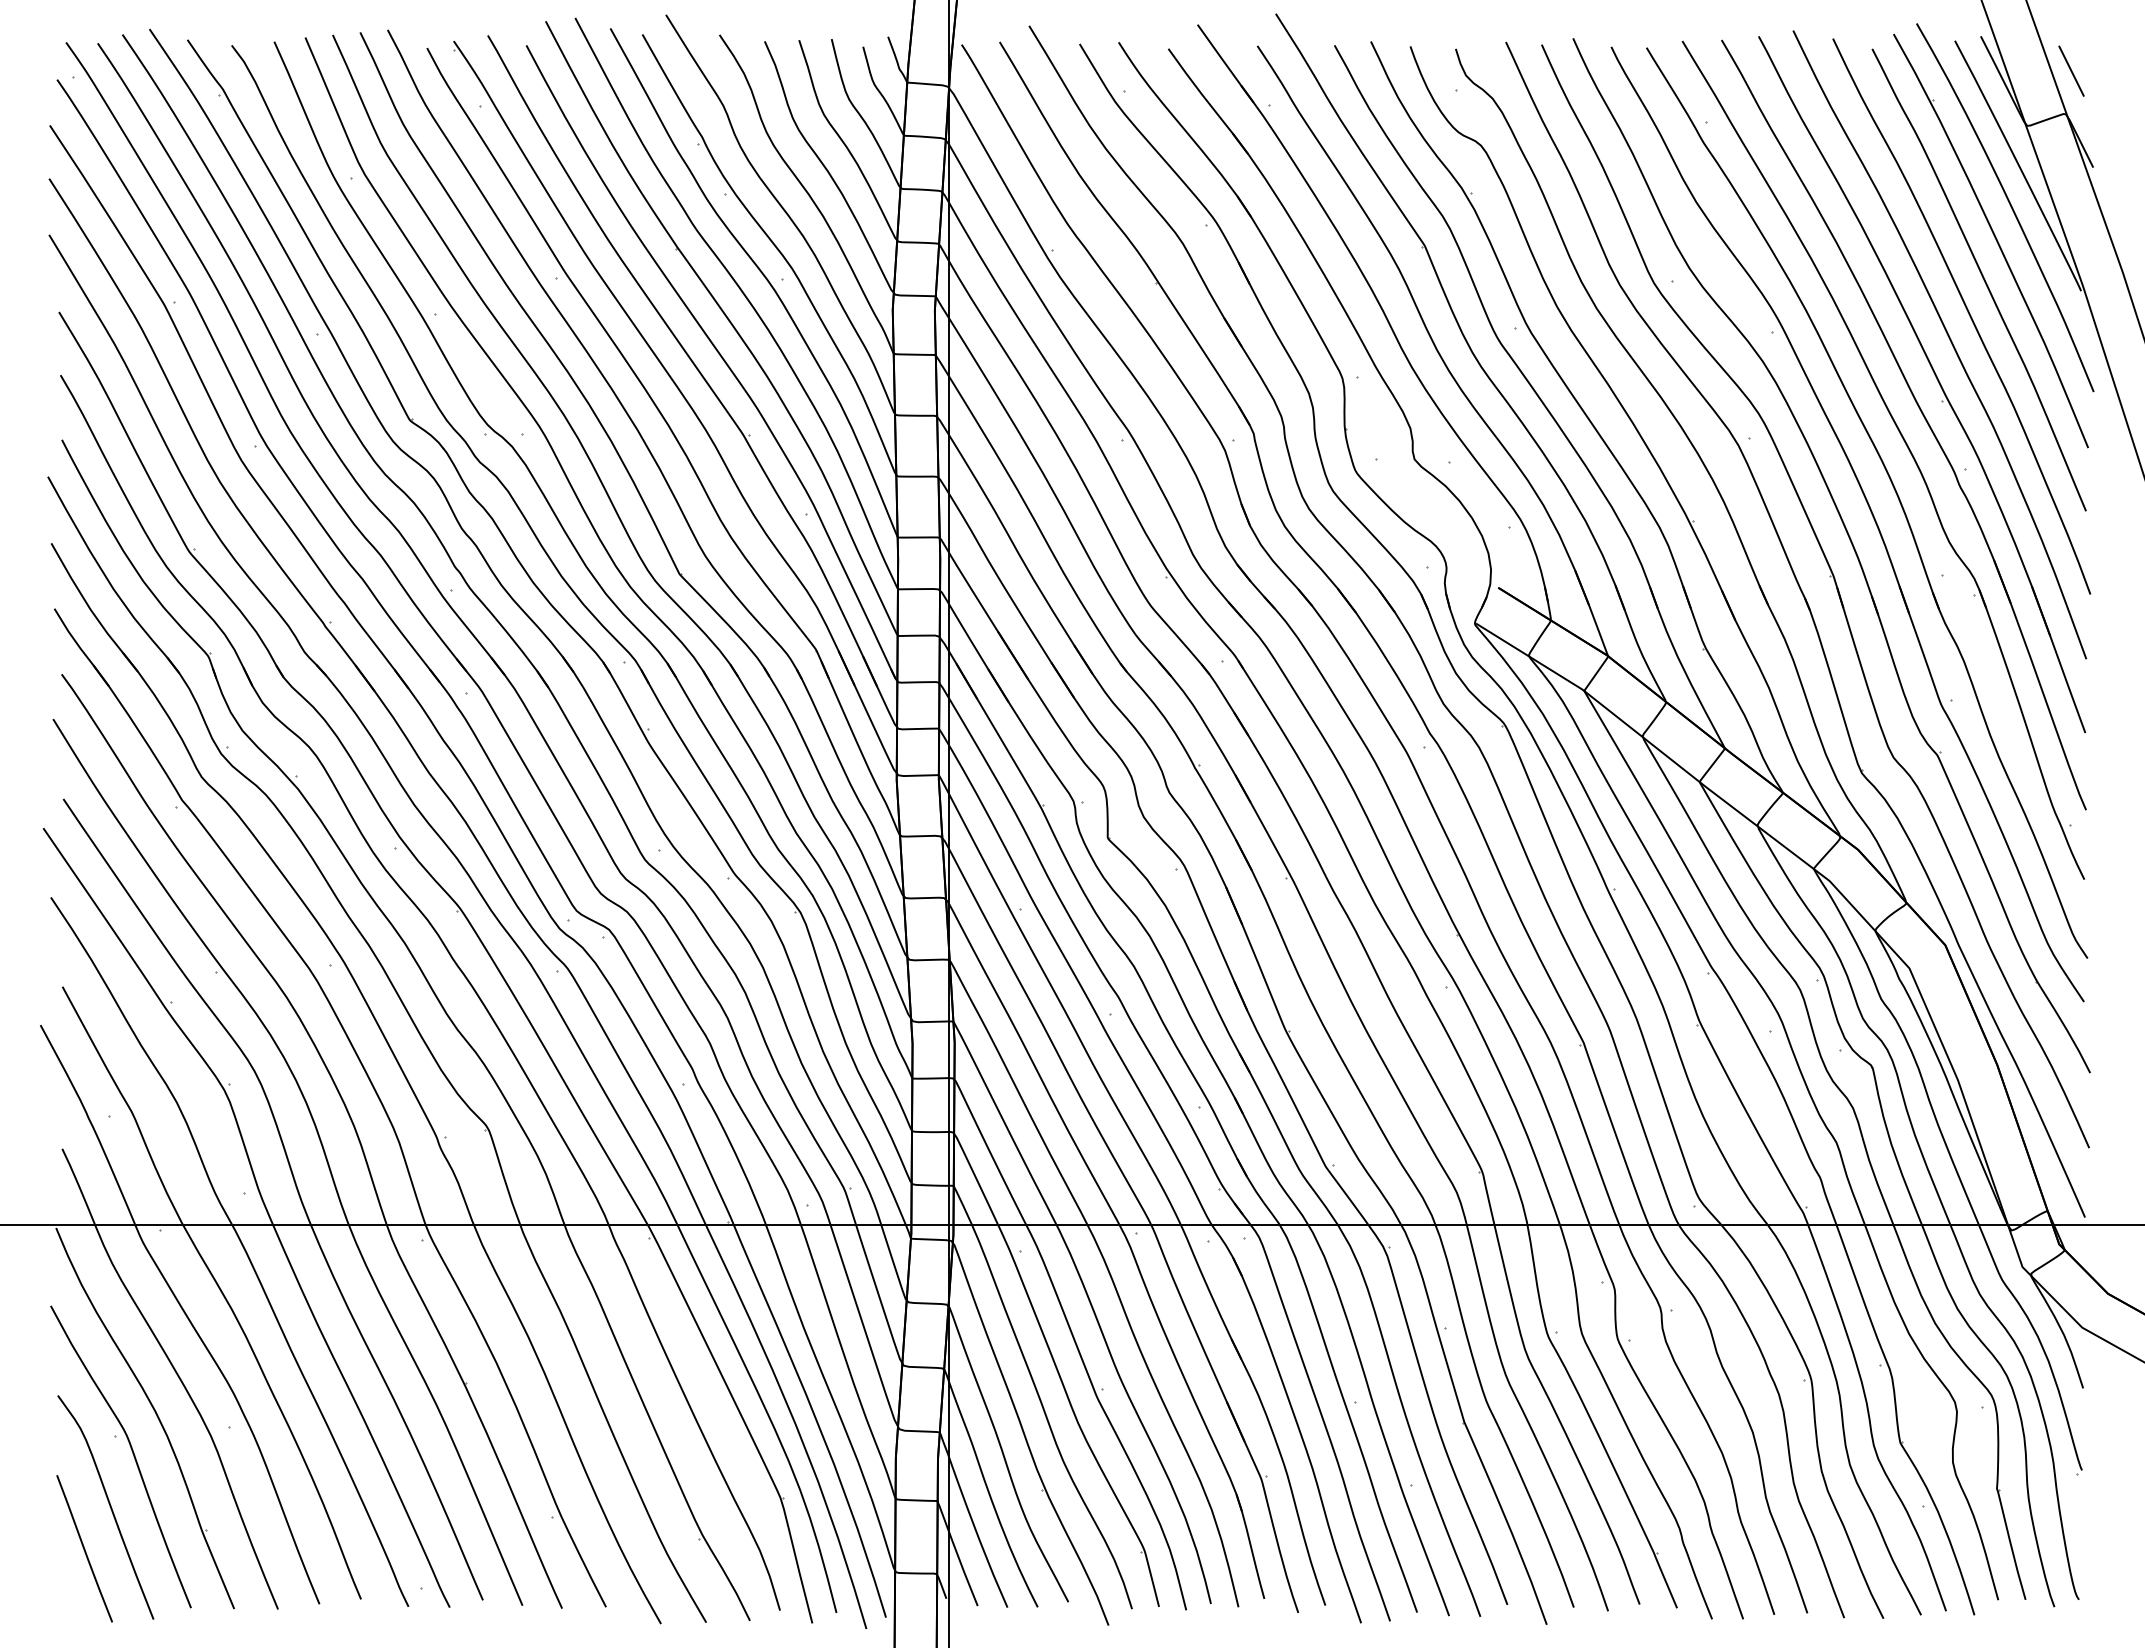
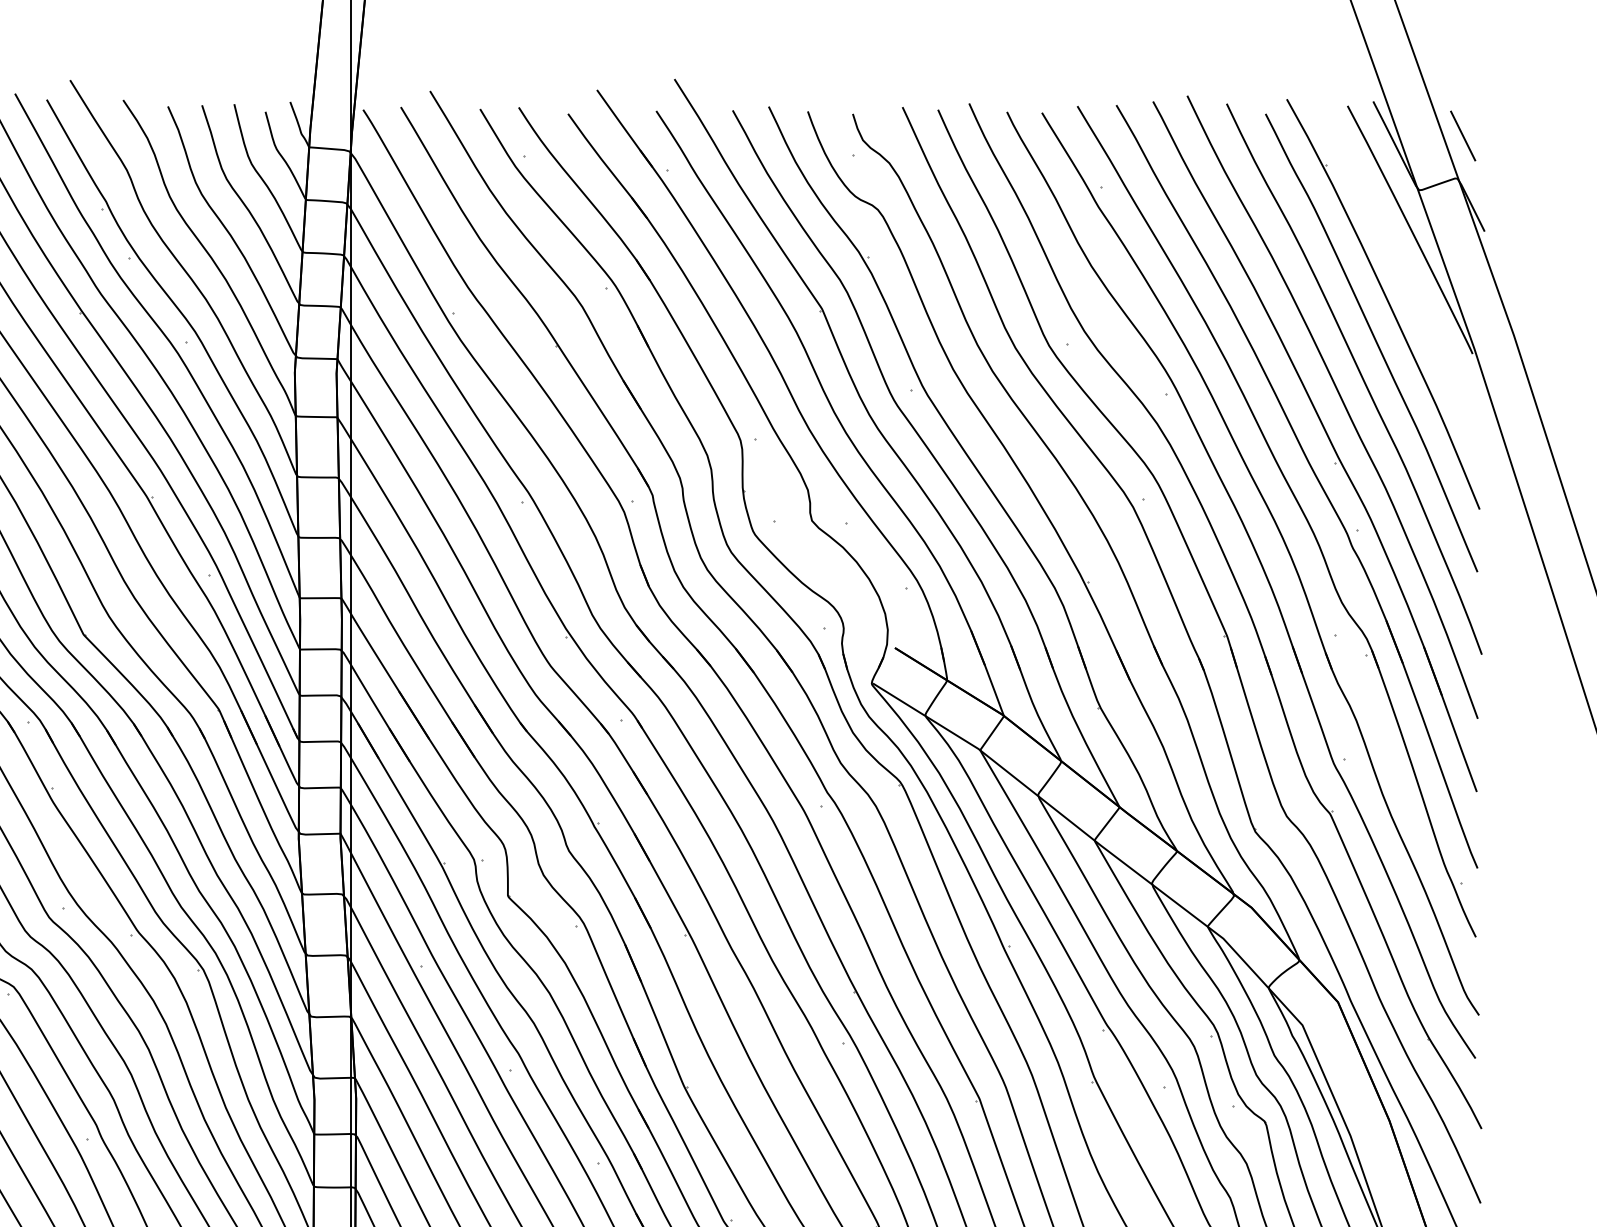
curve: (2009, 204) -> (1401, 268), removed

